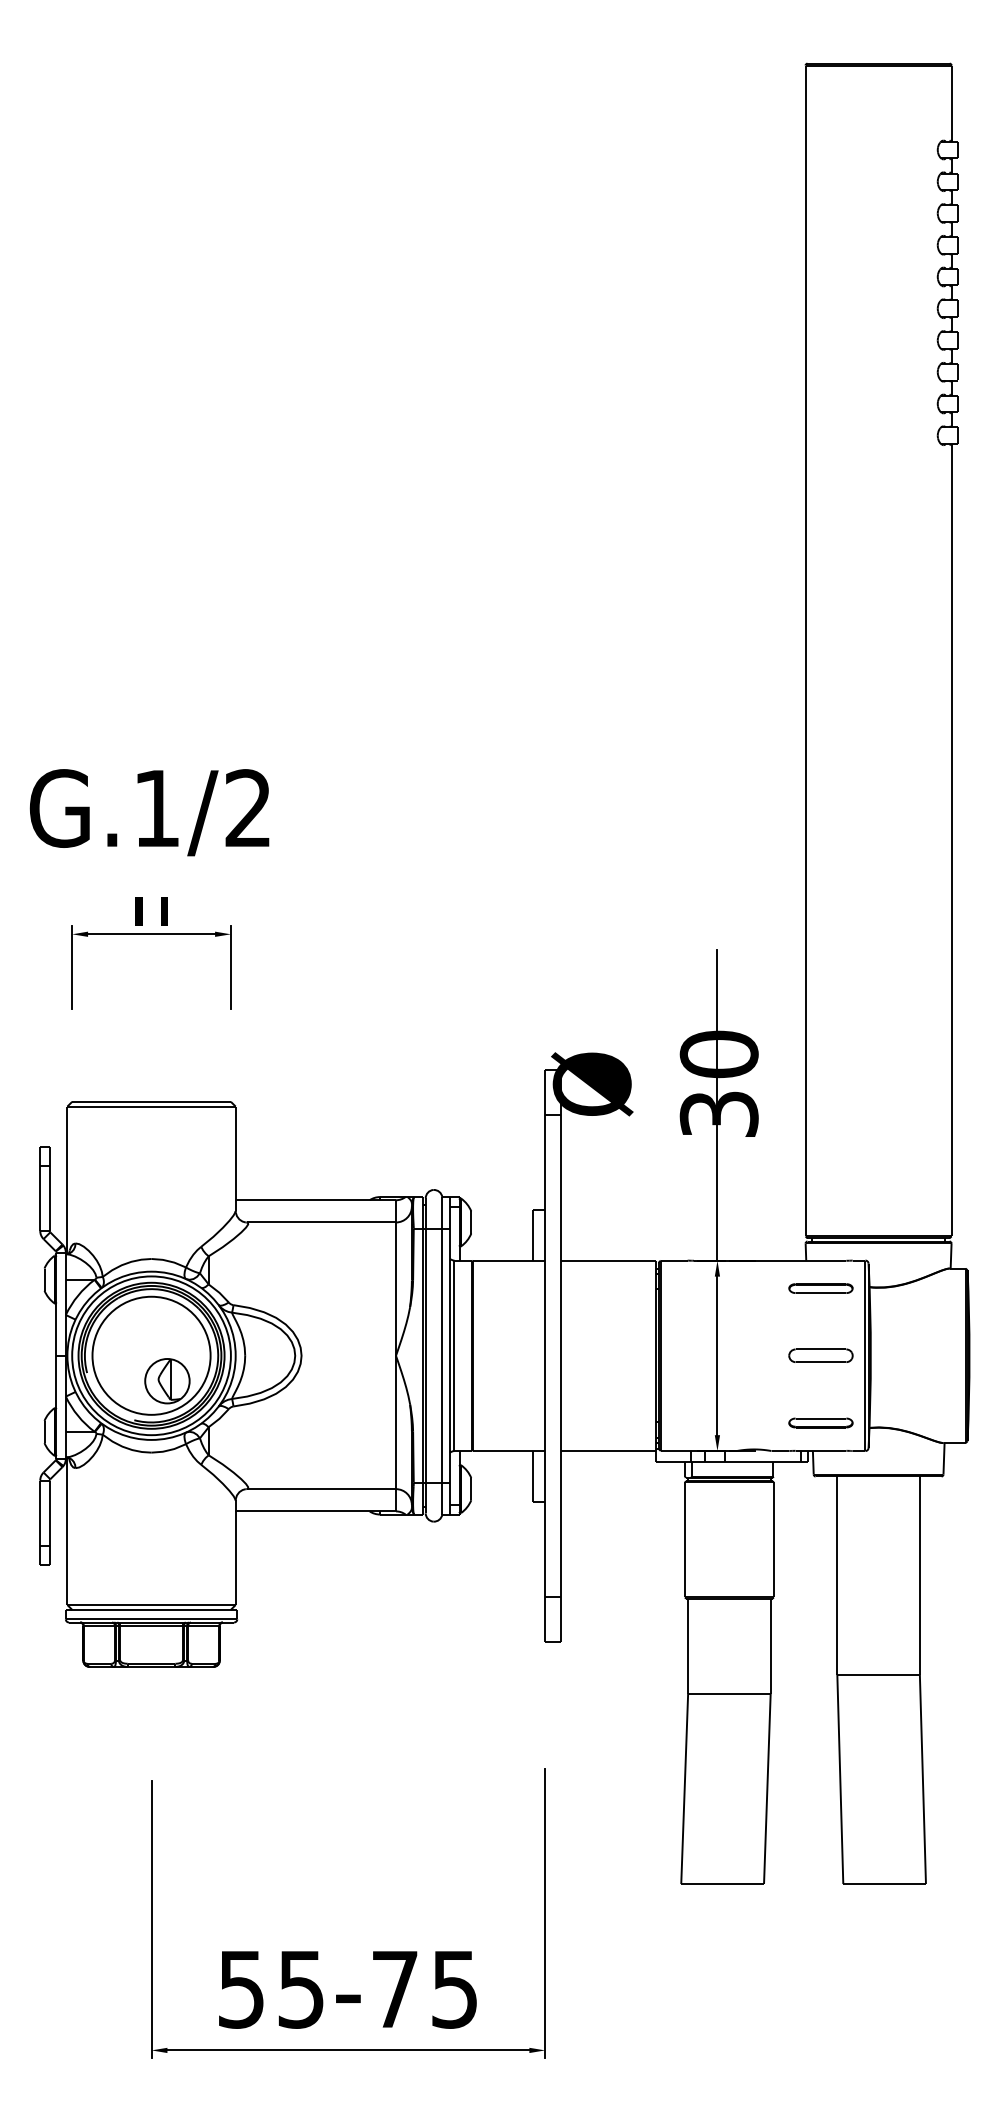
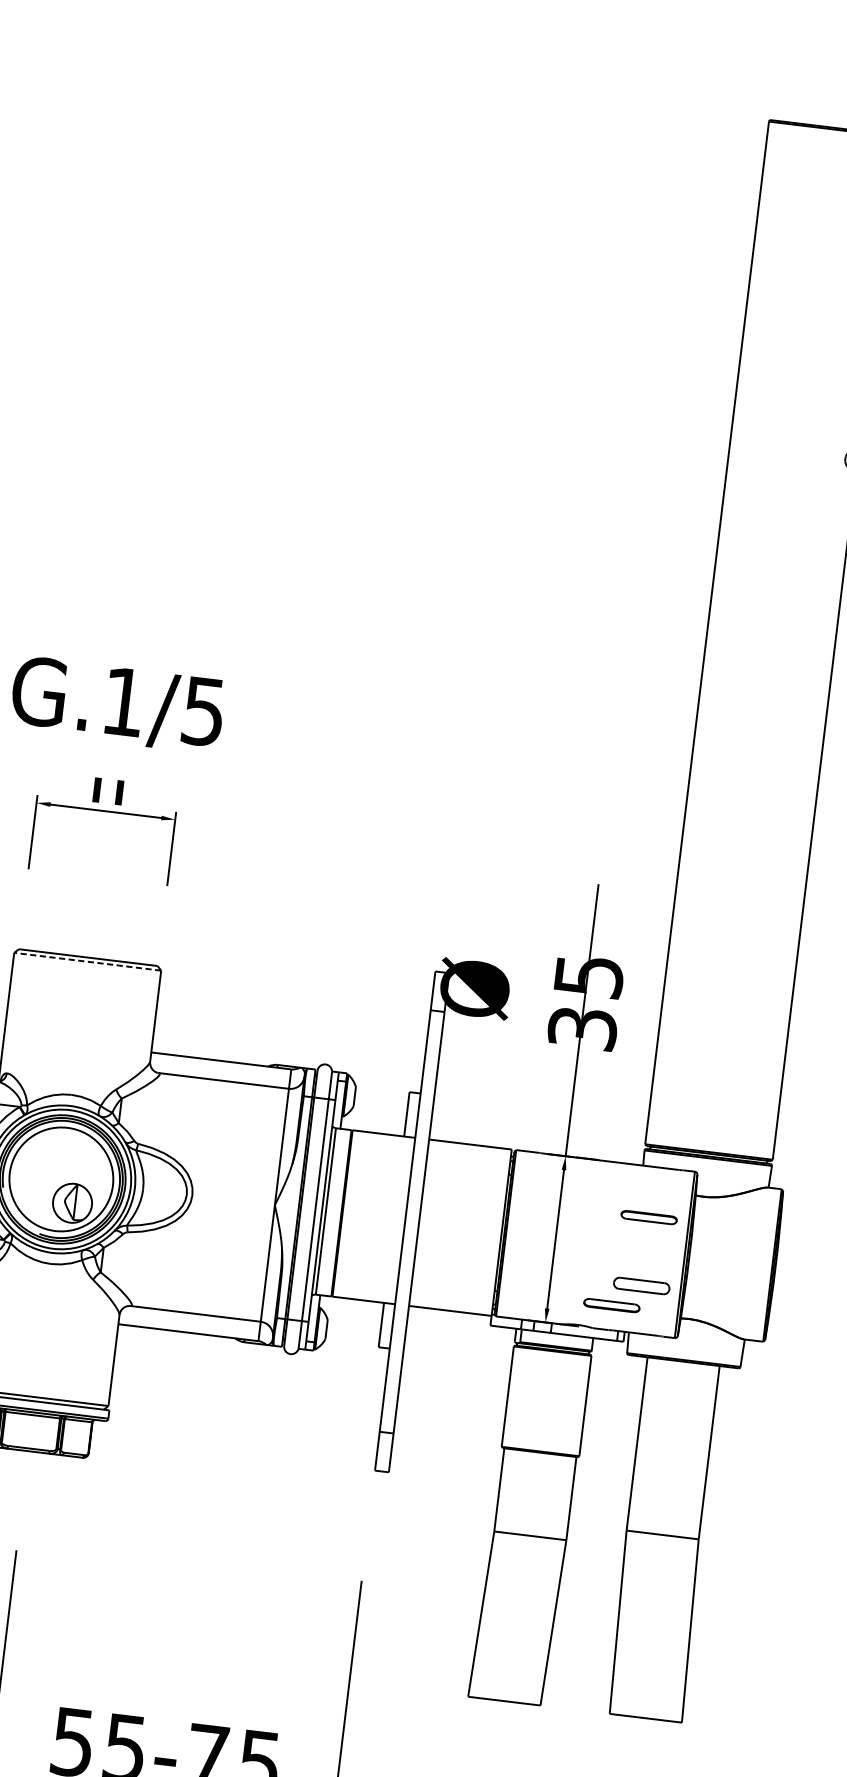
text: (247, 808) -> (203, 711), G.1/2 -> G.1/5
text: (718, 1054) -> (588, 976), 30 -> 35
line: (151, 1106) -> (87, 961), solid -> dashed
part: (820, 1288) -> (648, 1217), moved
part: (820, 1355) -> (641, 1285), moved
part: (820, 1422) -> (611, 1305), moved

